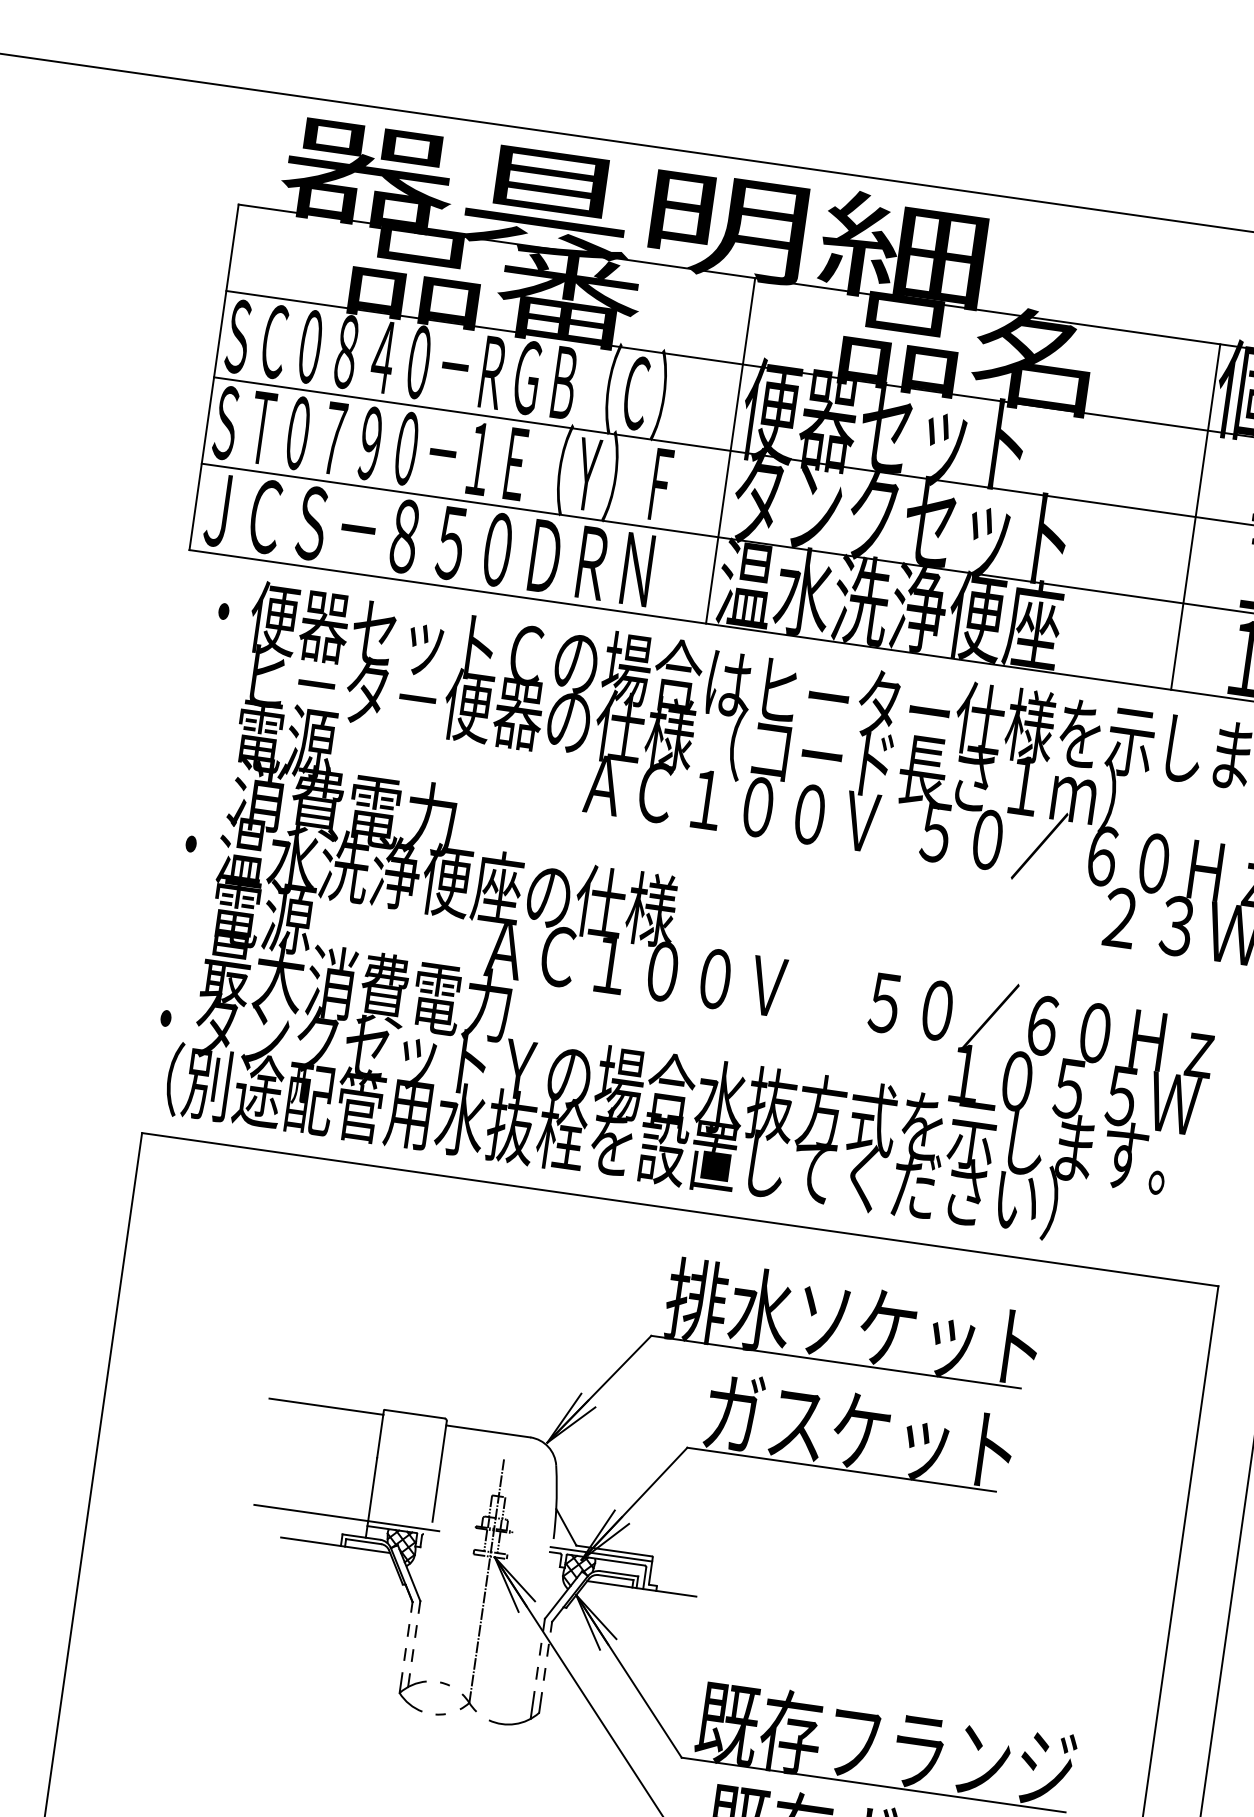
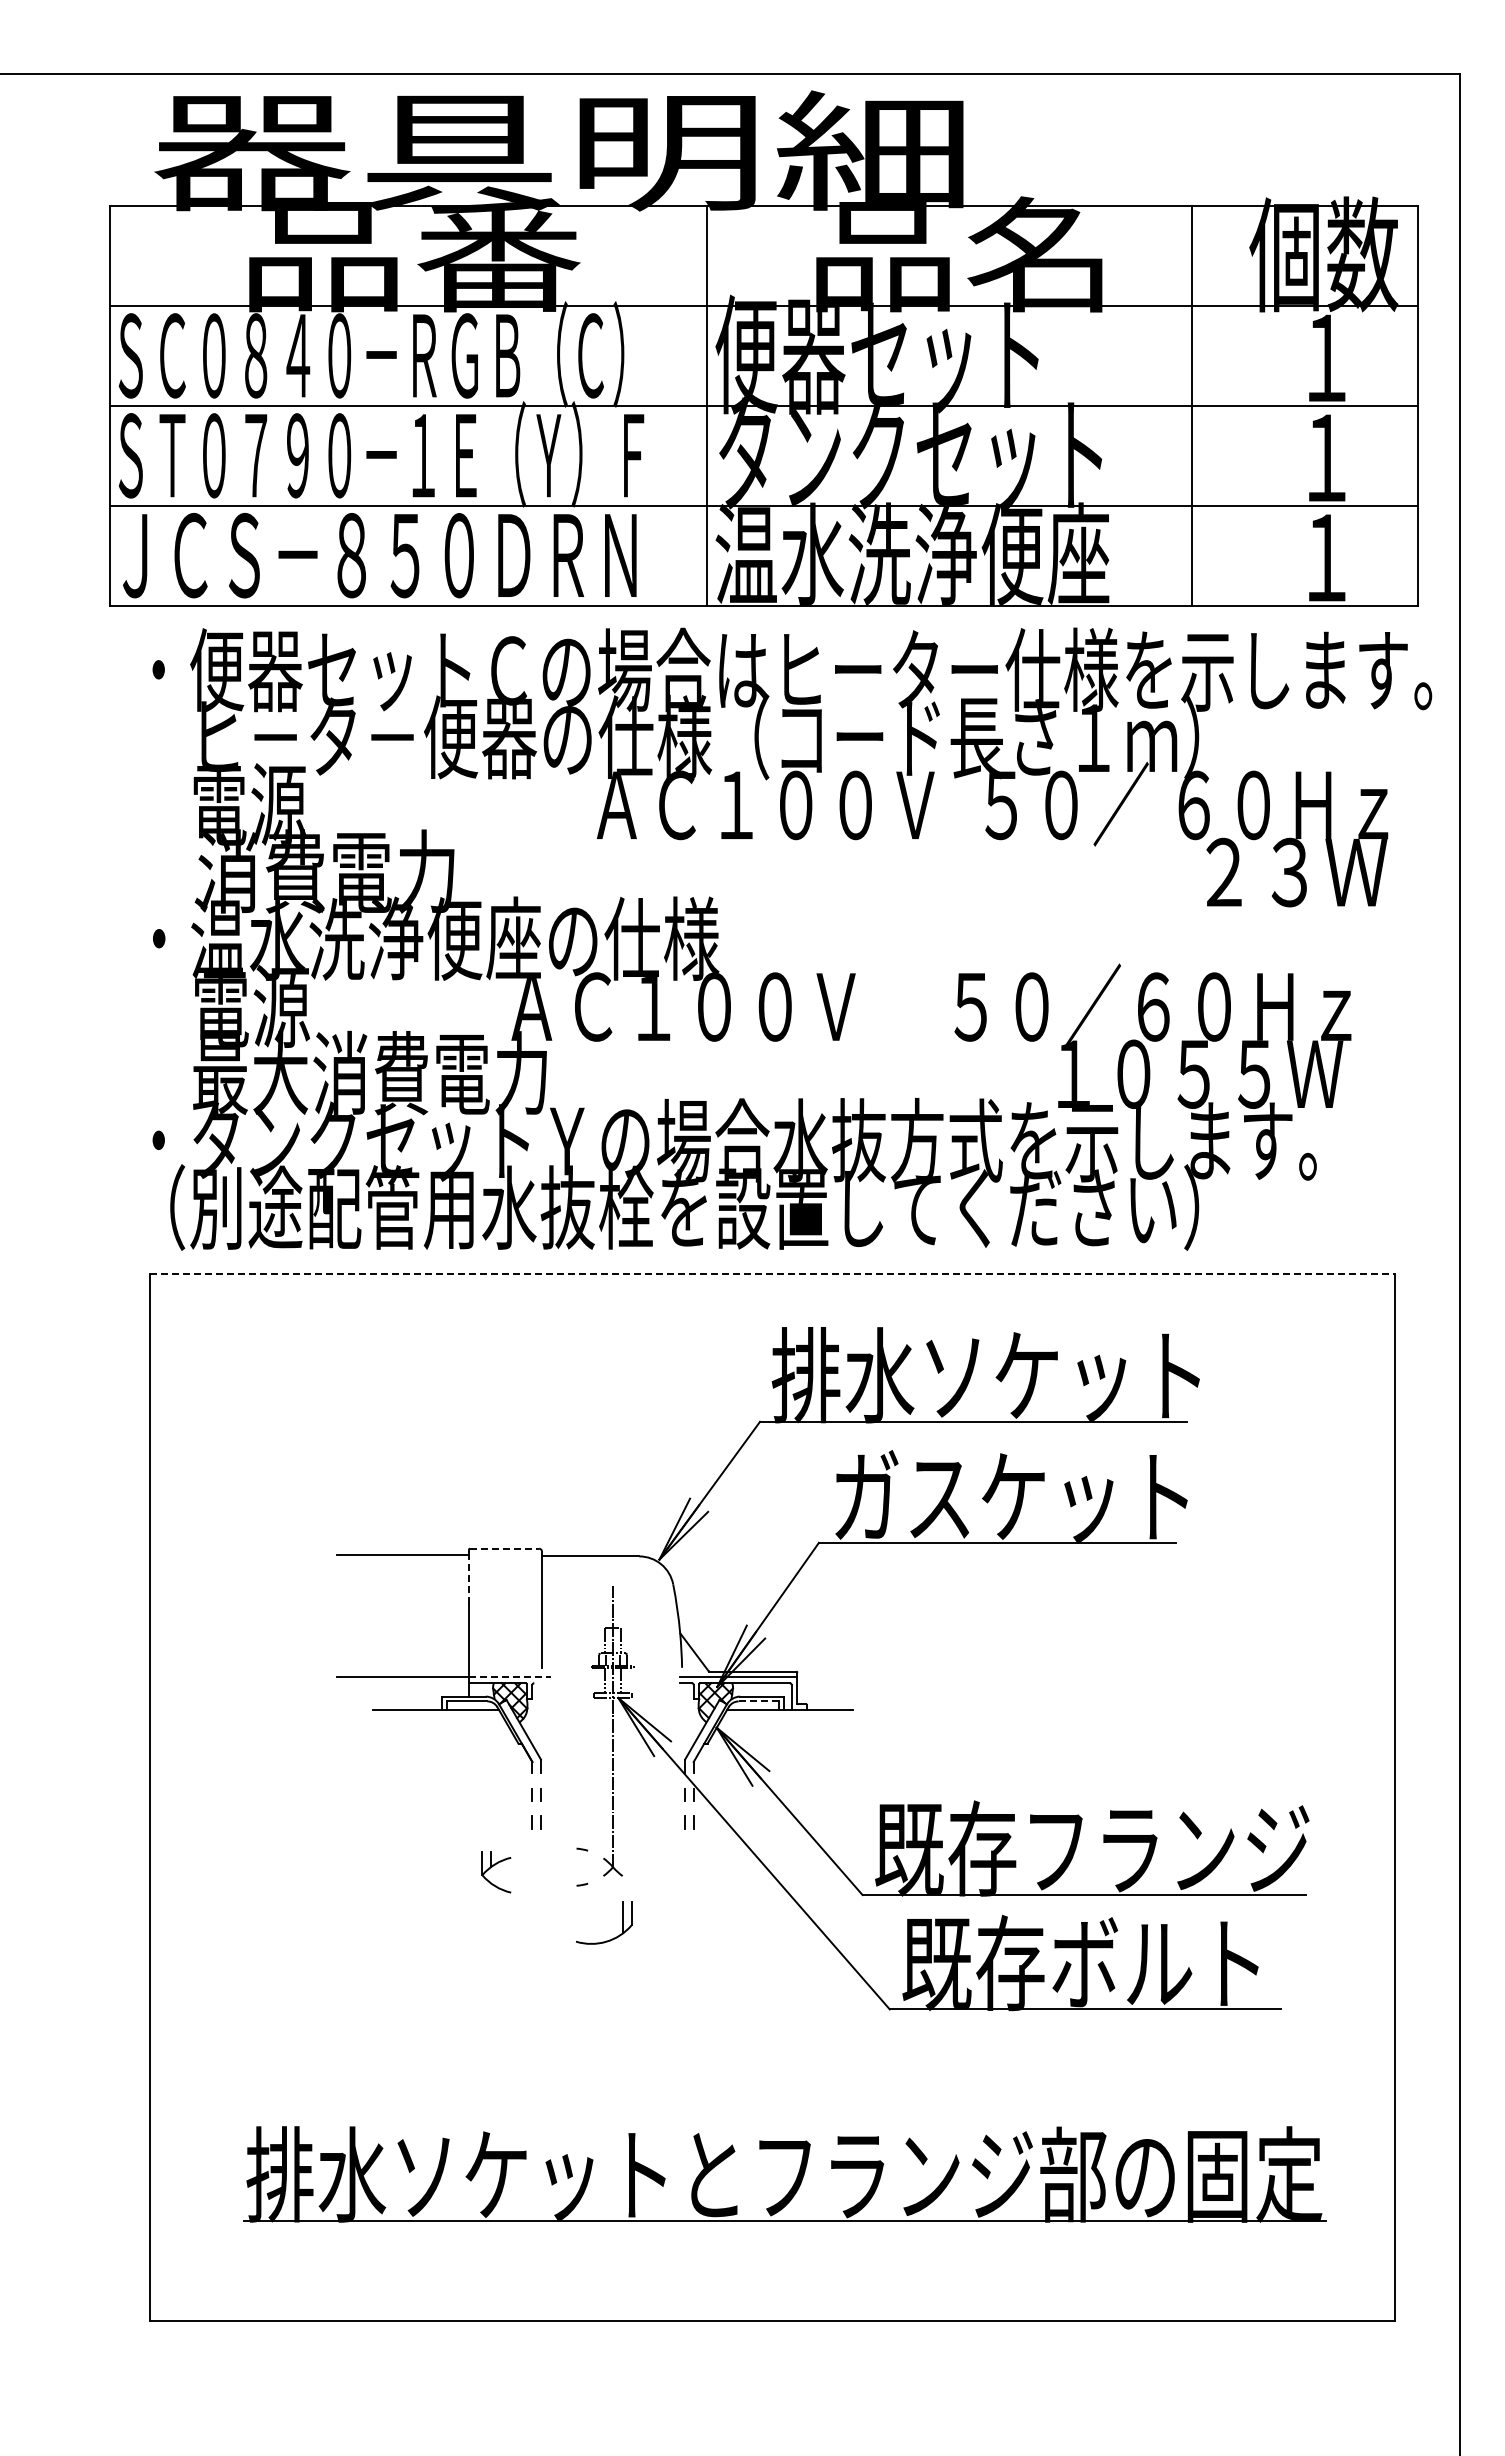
line: (1195, 516) -> (1191, 405), moved
line: (680, 1210) -> (772, 1274), solid -> dashed
line: (414, 1413) -> (504, 1548), solid -> dashed
line: (380, 1436) -> (469, 1579), solid -> dashed
line: (404, 1526) -> (510, 1677), solid -> dashed
line: (616, 1577) -> (759, 1701), solid -> dashed
part: (409, 1687) -> (492, 1867), moved
part: (520, 1721) -> (611, 1938), moved

